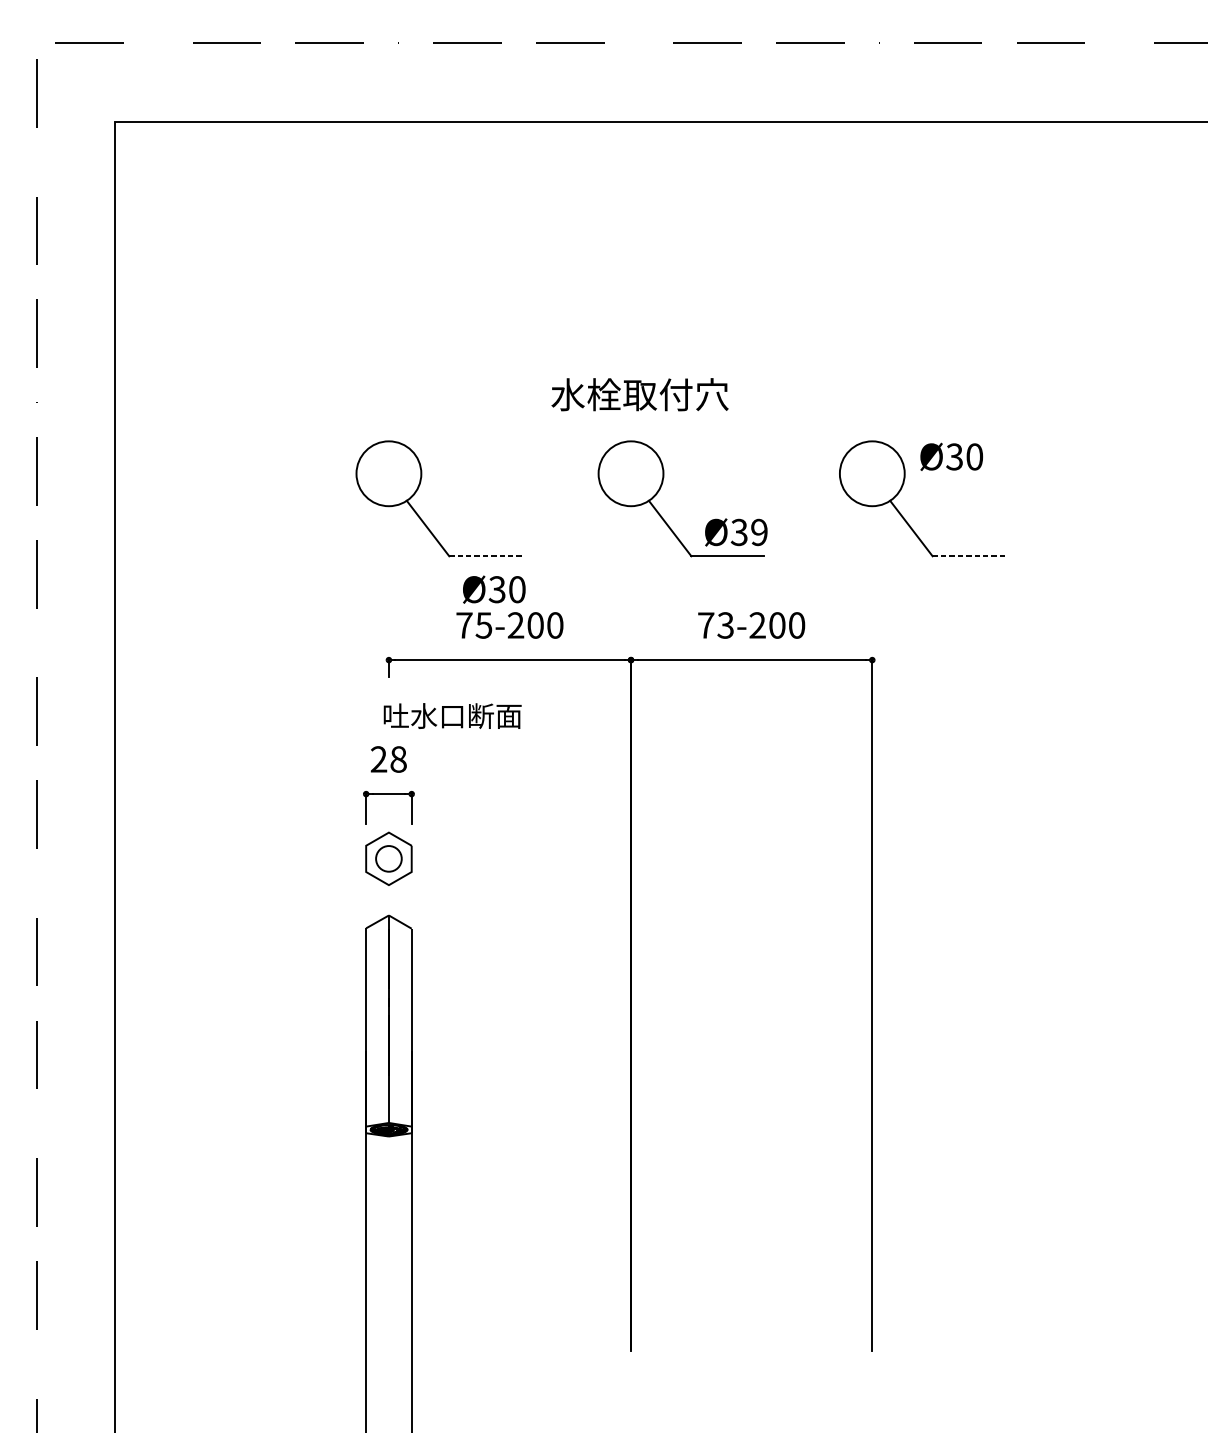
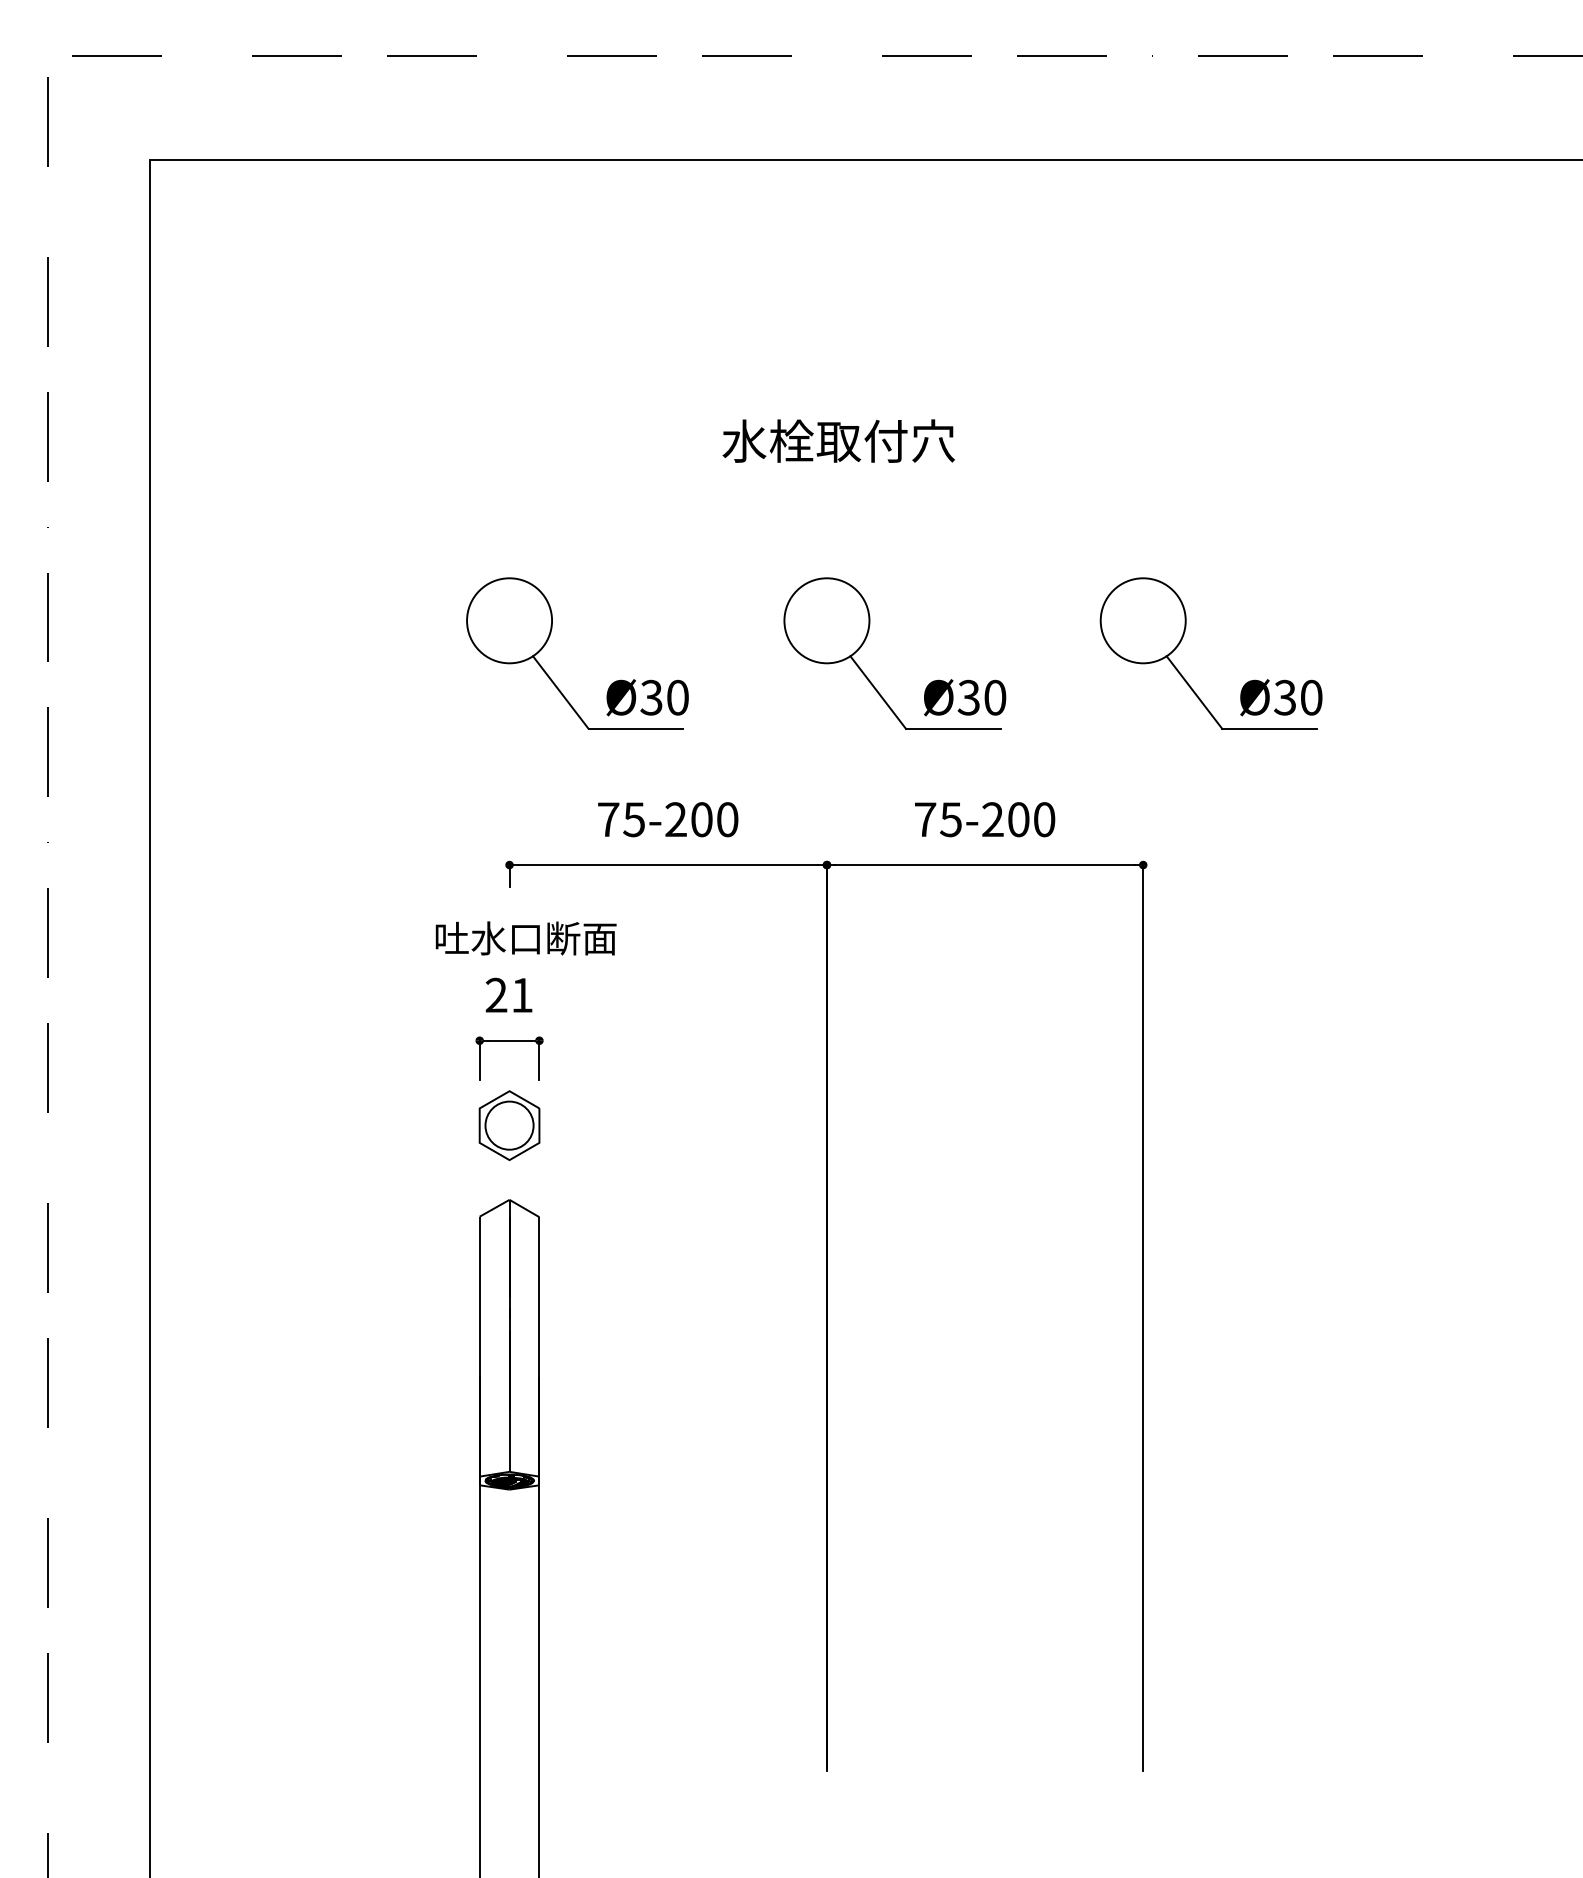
text: (639, 394) -> (838, 440), moved
text: (951, 456) -> (1281, 697), moved
text: (759, 532) -> (995, 697), Ø39 -> Ø30
line: (485, 555) -> (636, 728), dashed -> solid
line: (969, 555) -> (1270, 728), dashed -> solid
text: (494, 589) -> (647, 697), moved
text: (725, 625) -> (950, 819), 73-200 -> 75-200
text: (452, 716) -> (525, 938), moved
text: (398, 758) -> (522, 994), 28 -> 21
circle: (388, 858) -> (509, 1125), size x1.43

